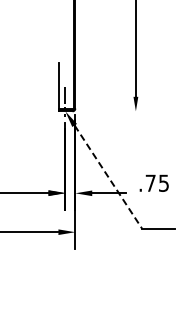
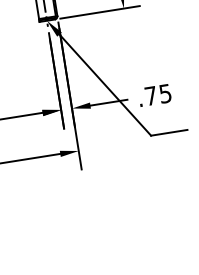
line: (113, 111) -> (99, 12), added
line: (108, 177) -> (105, 85), dashed -> solid
text: (153, 182) -> (153, 94), moved

